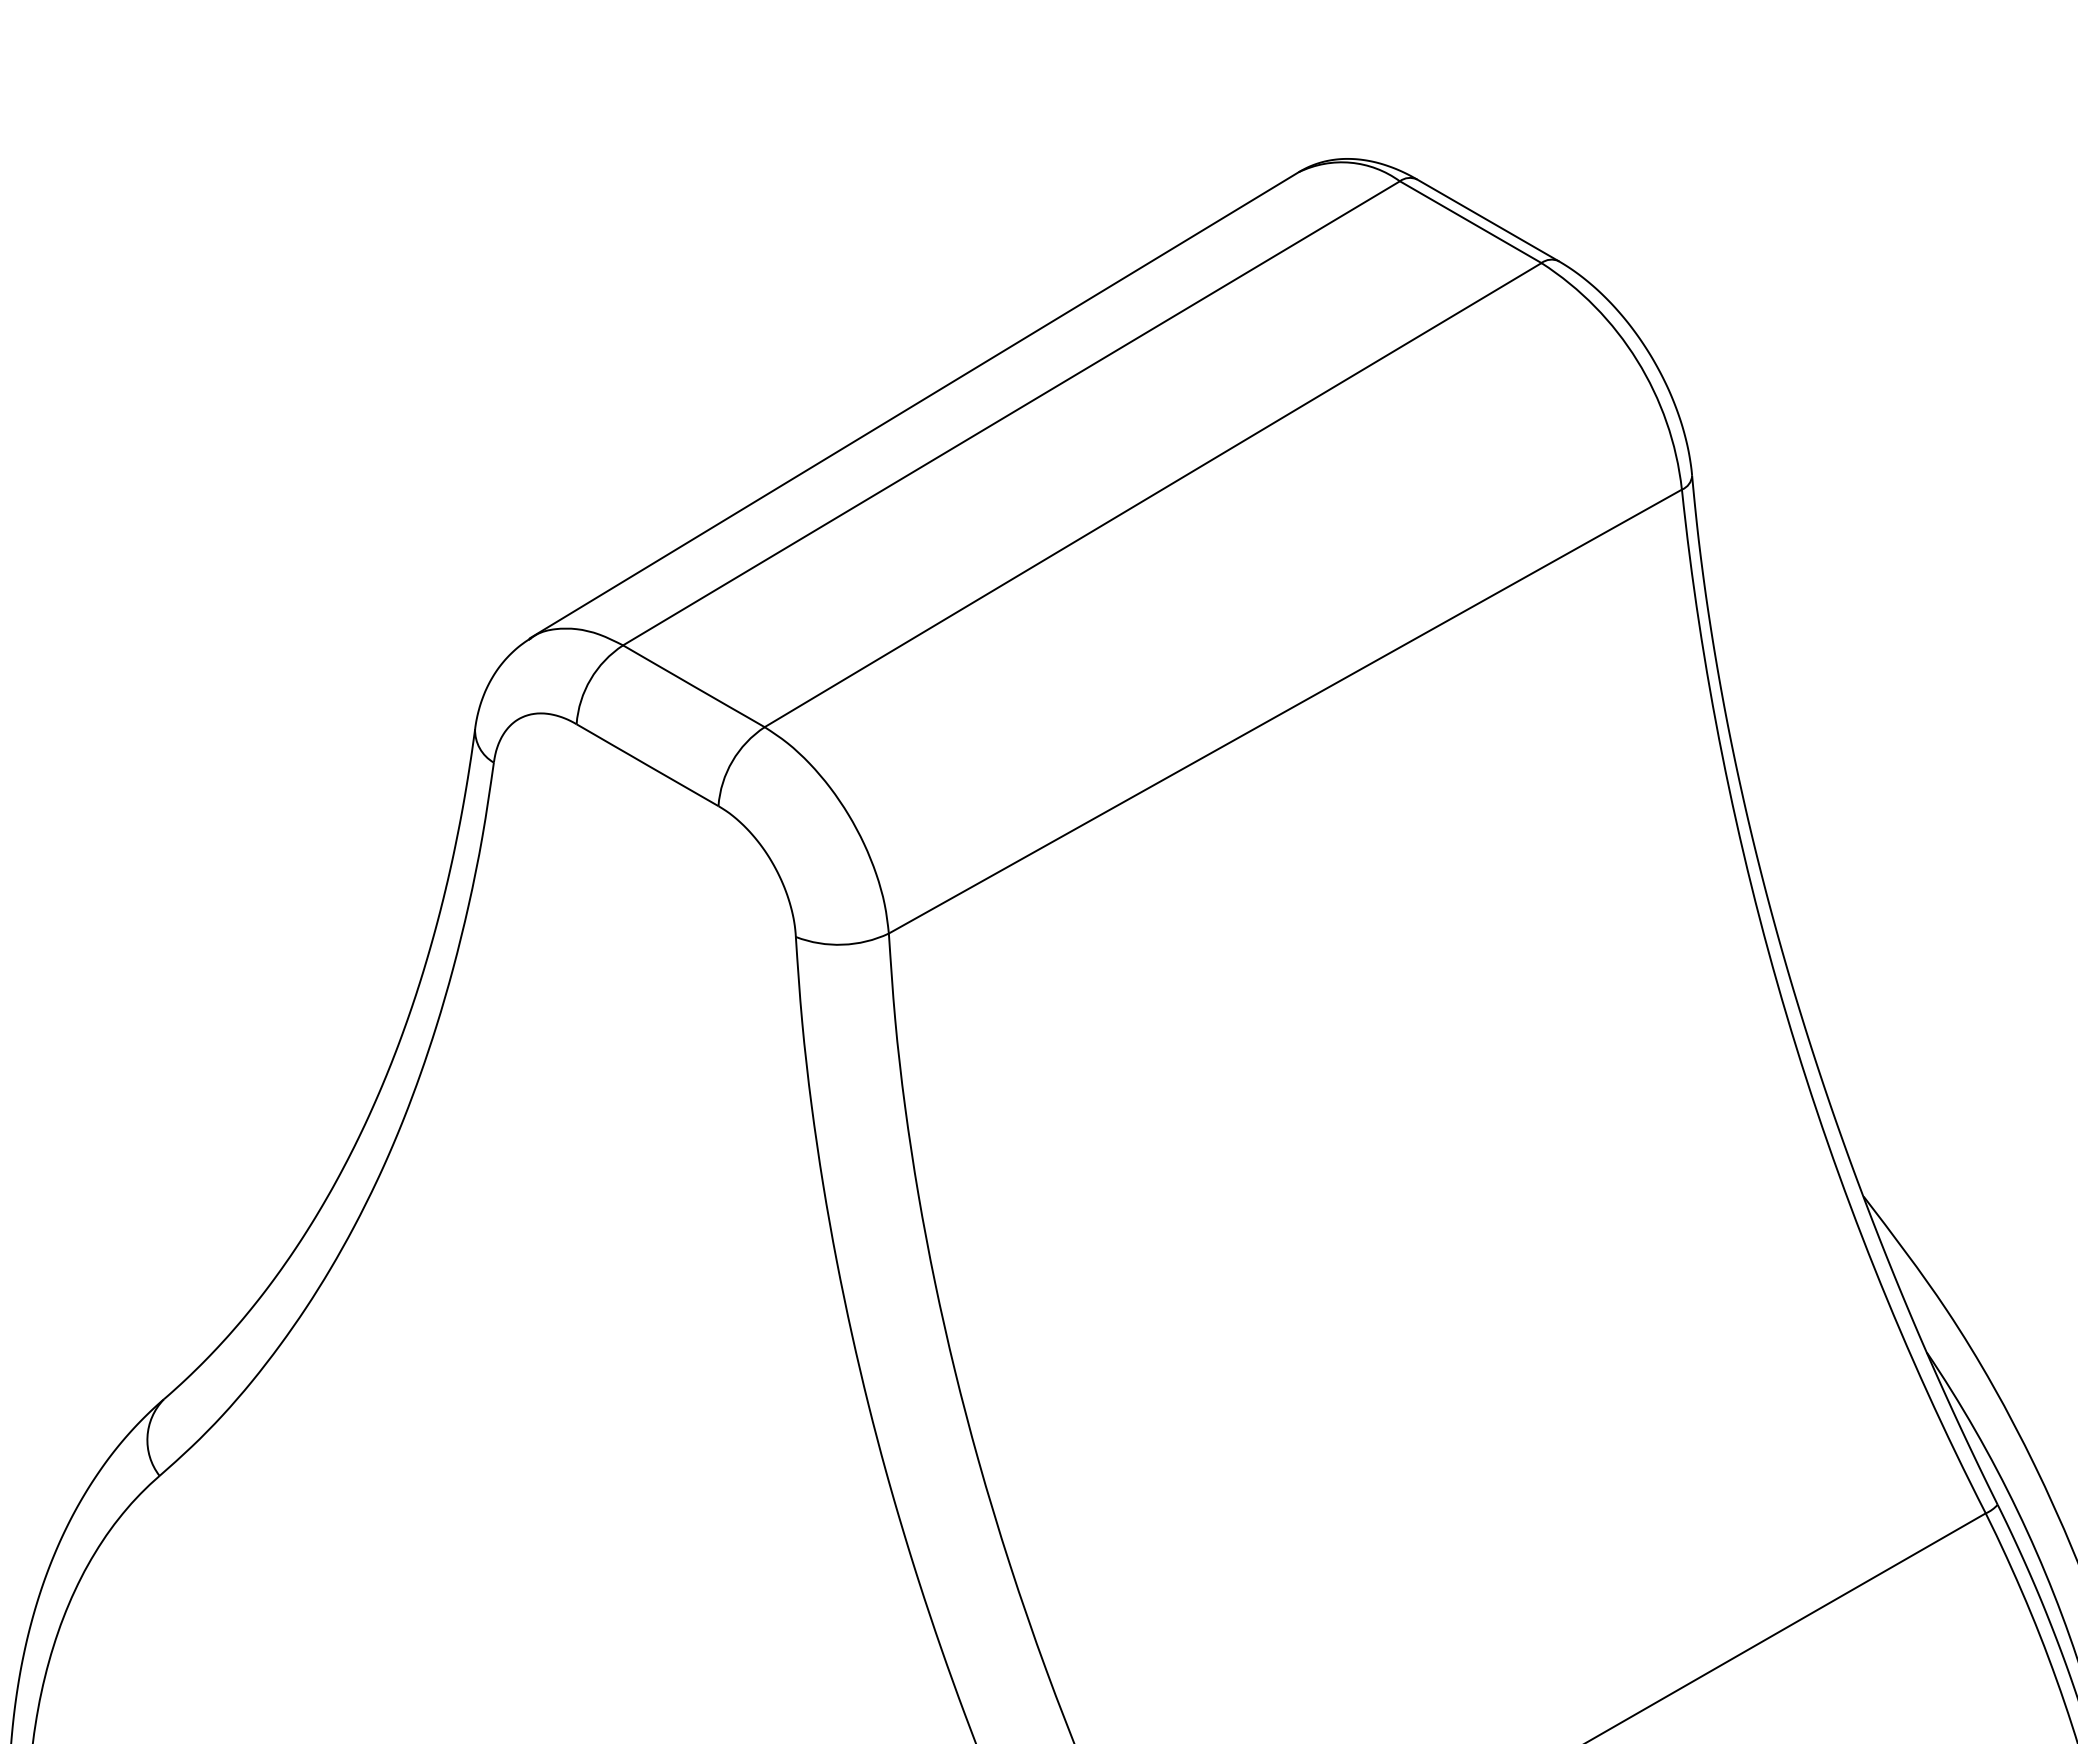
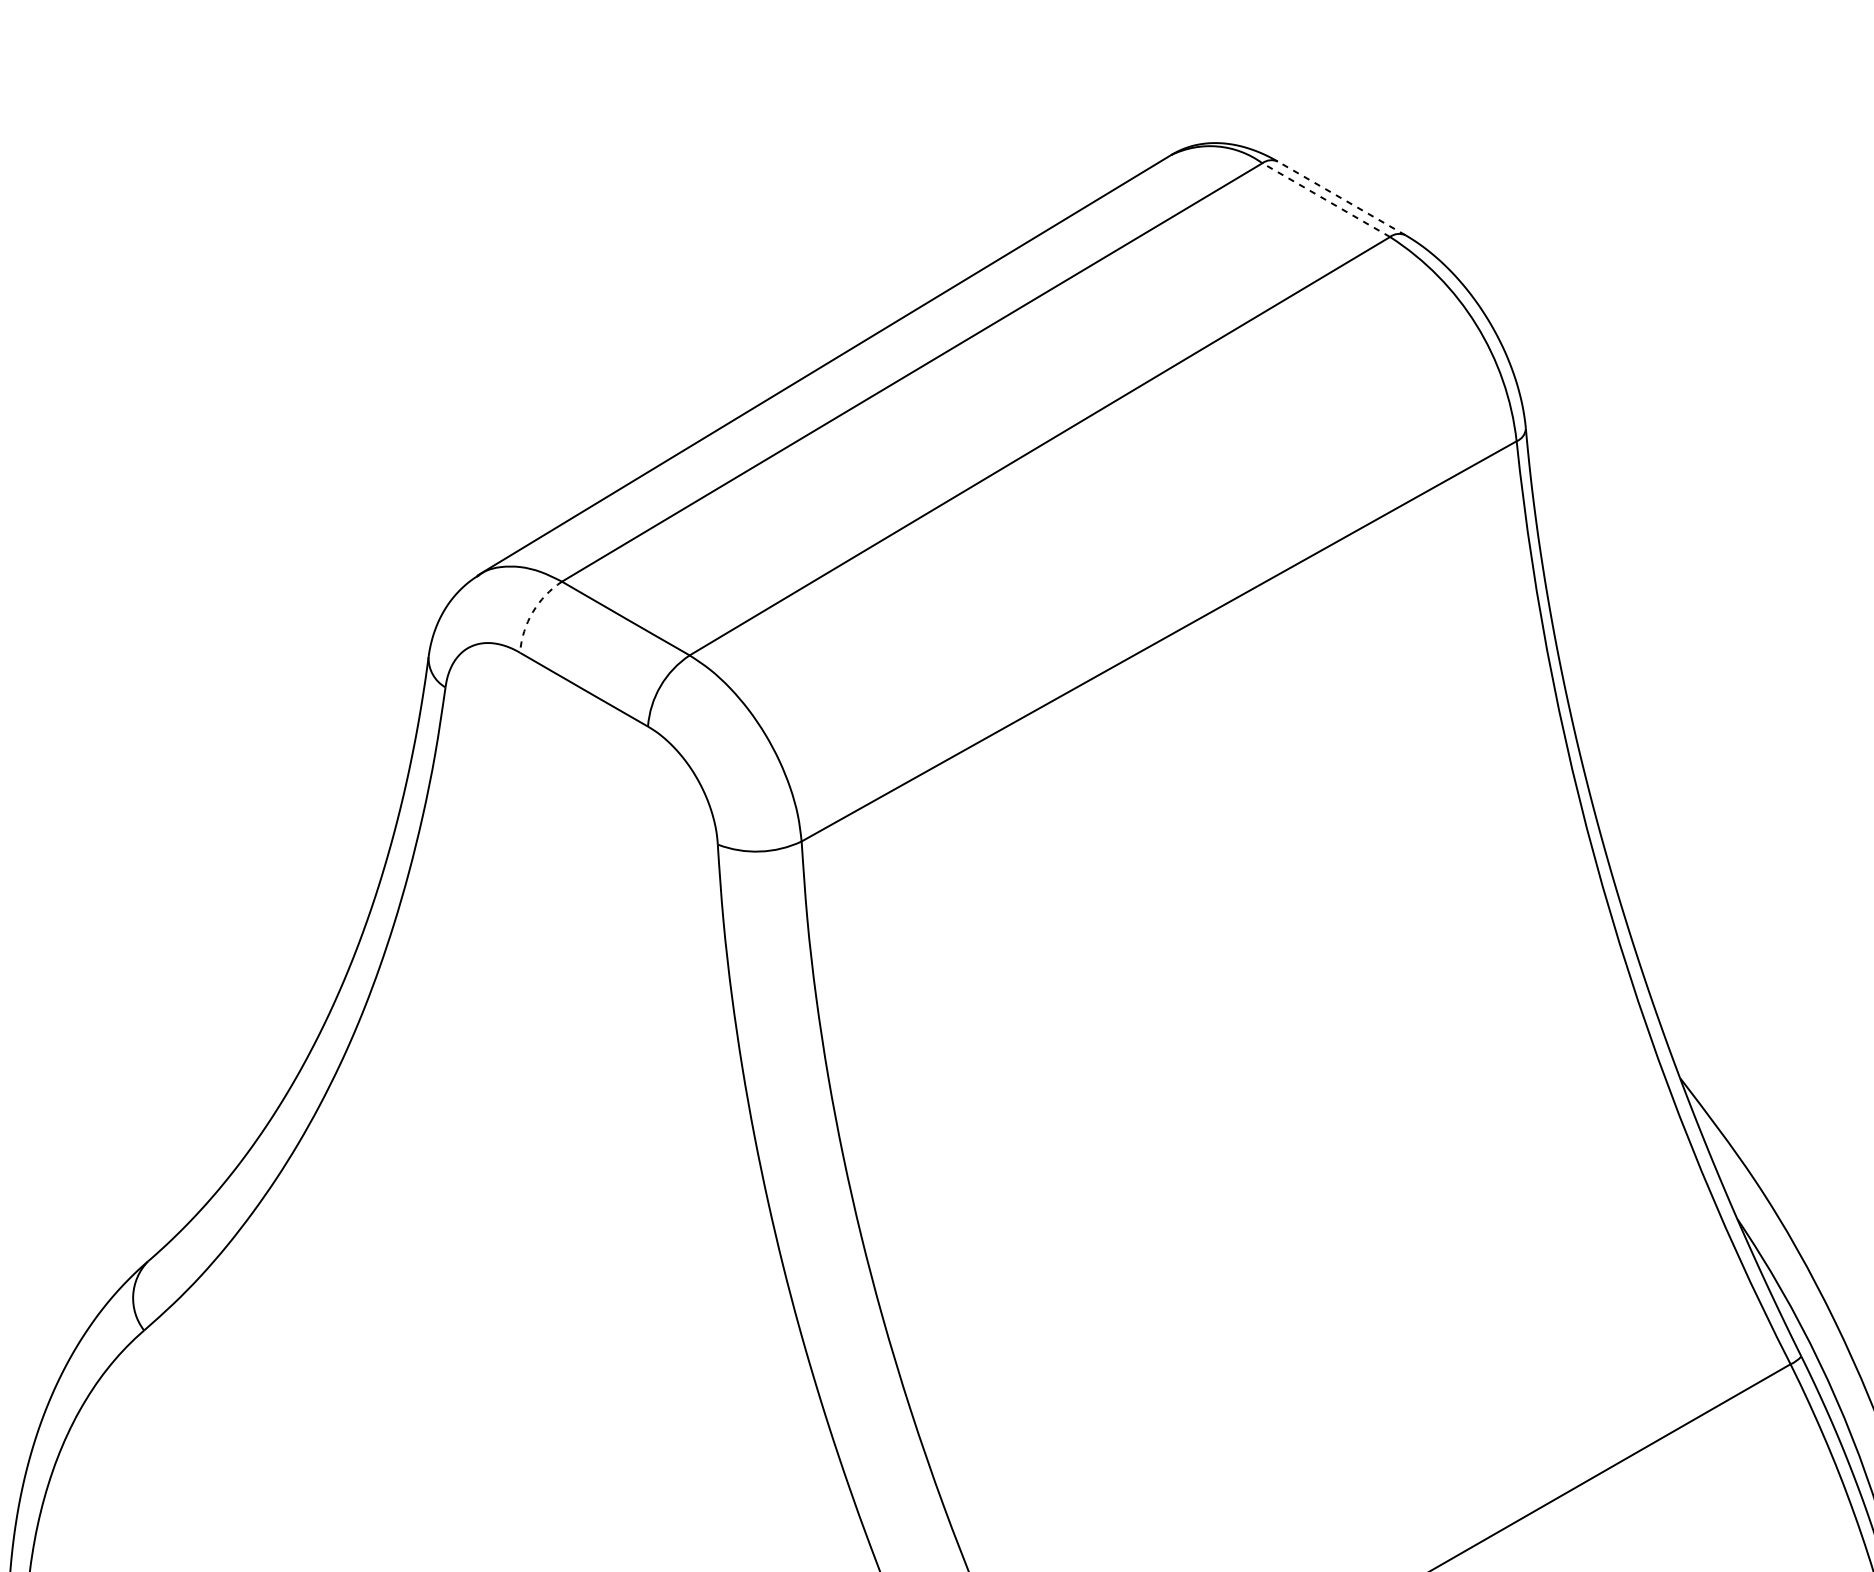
line: (1487, 220) -> (1341, 198), solid -> dashed
line: (1470, 222) -> (1326, 200), solid -> dashed
arc: (590, 679) -> (532, 612), solid -> dashed

